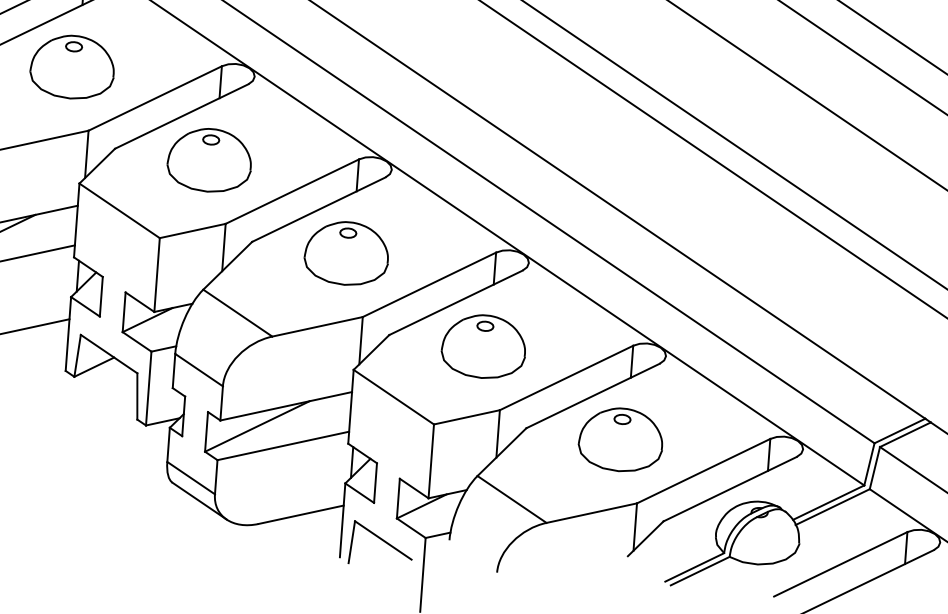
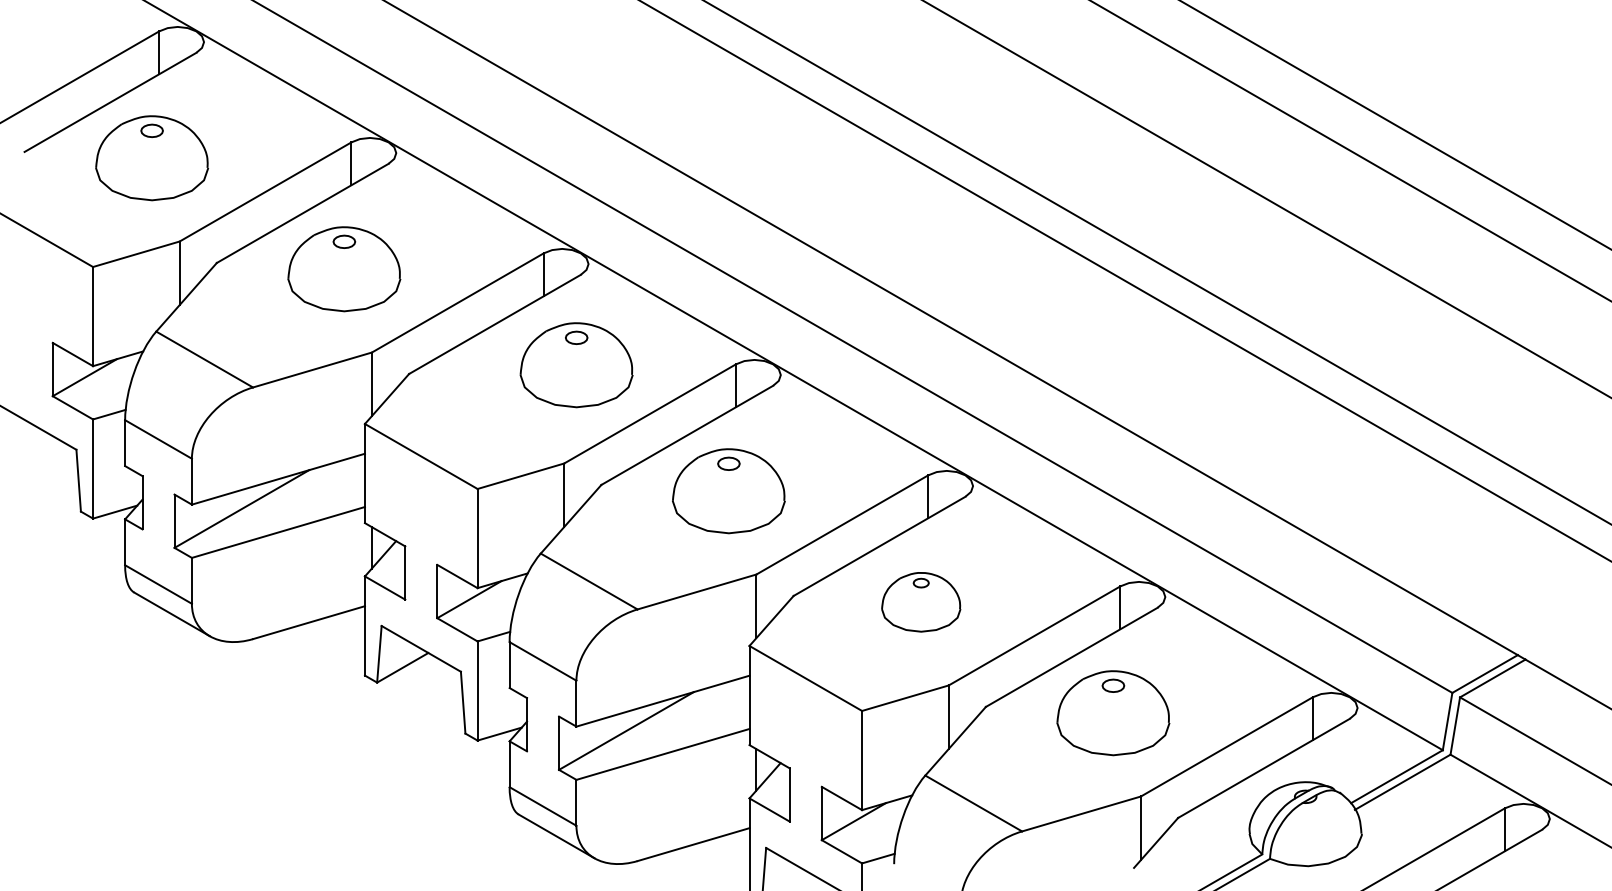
part: (209, 160) -> (576, 365), moved
part: (484, 346) -> (921, 602), size x0.7

